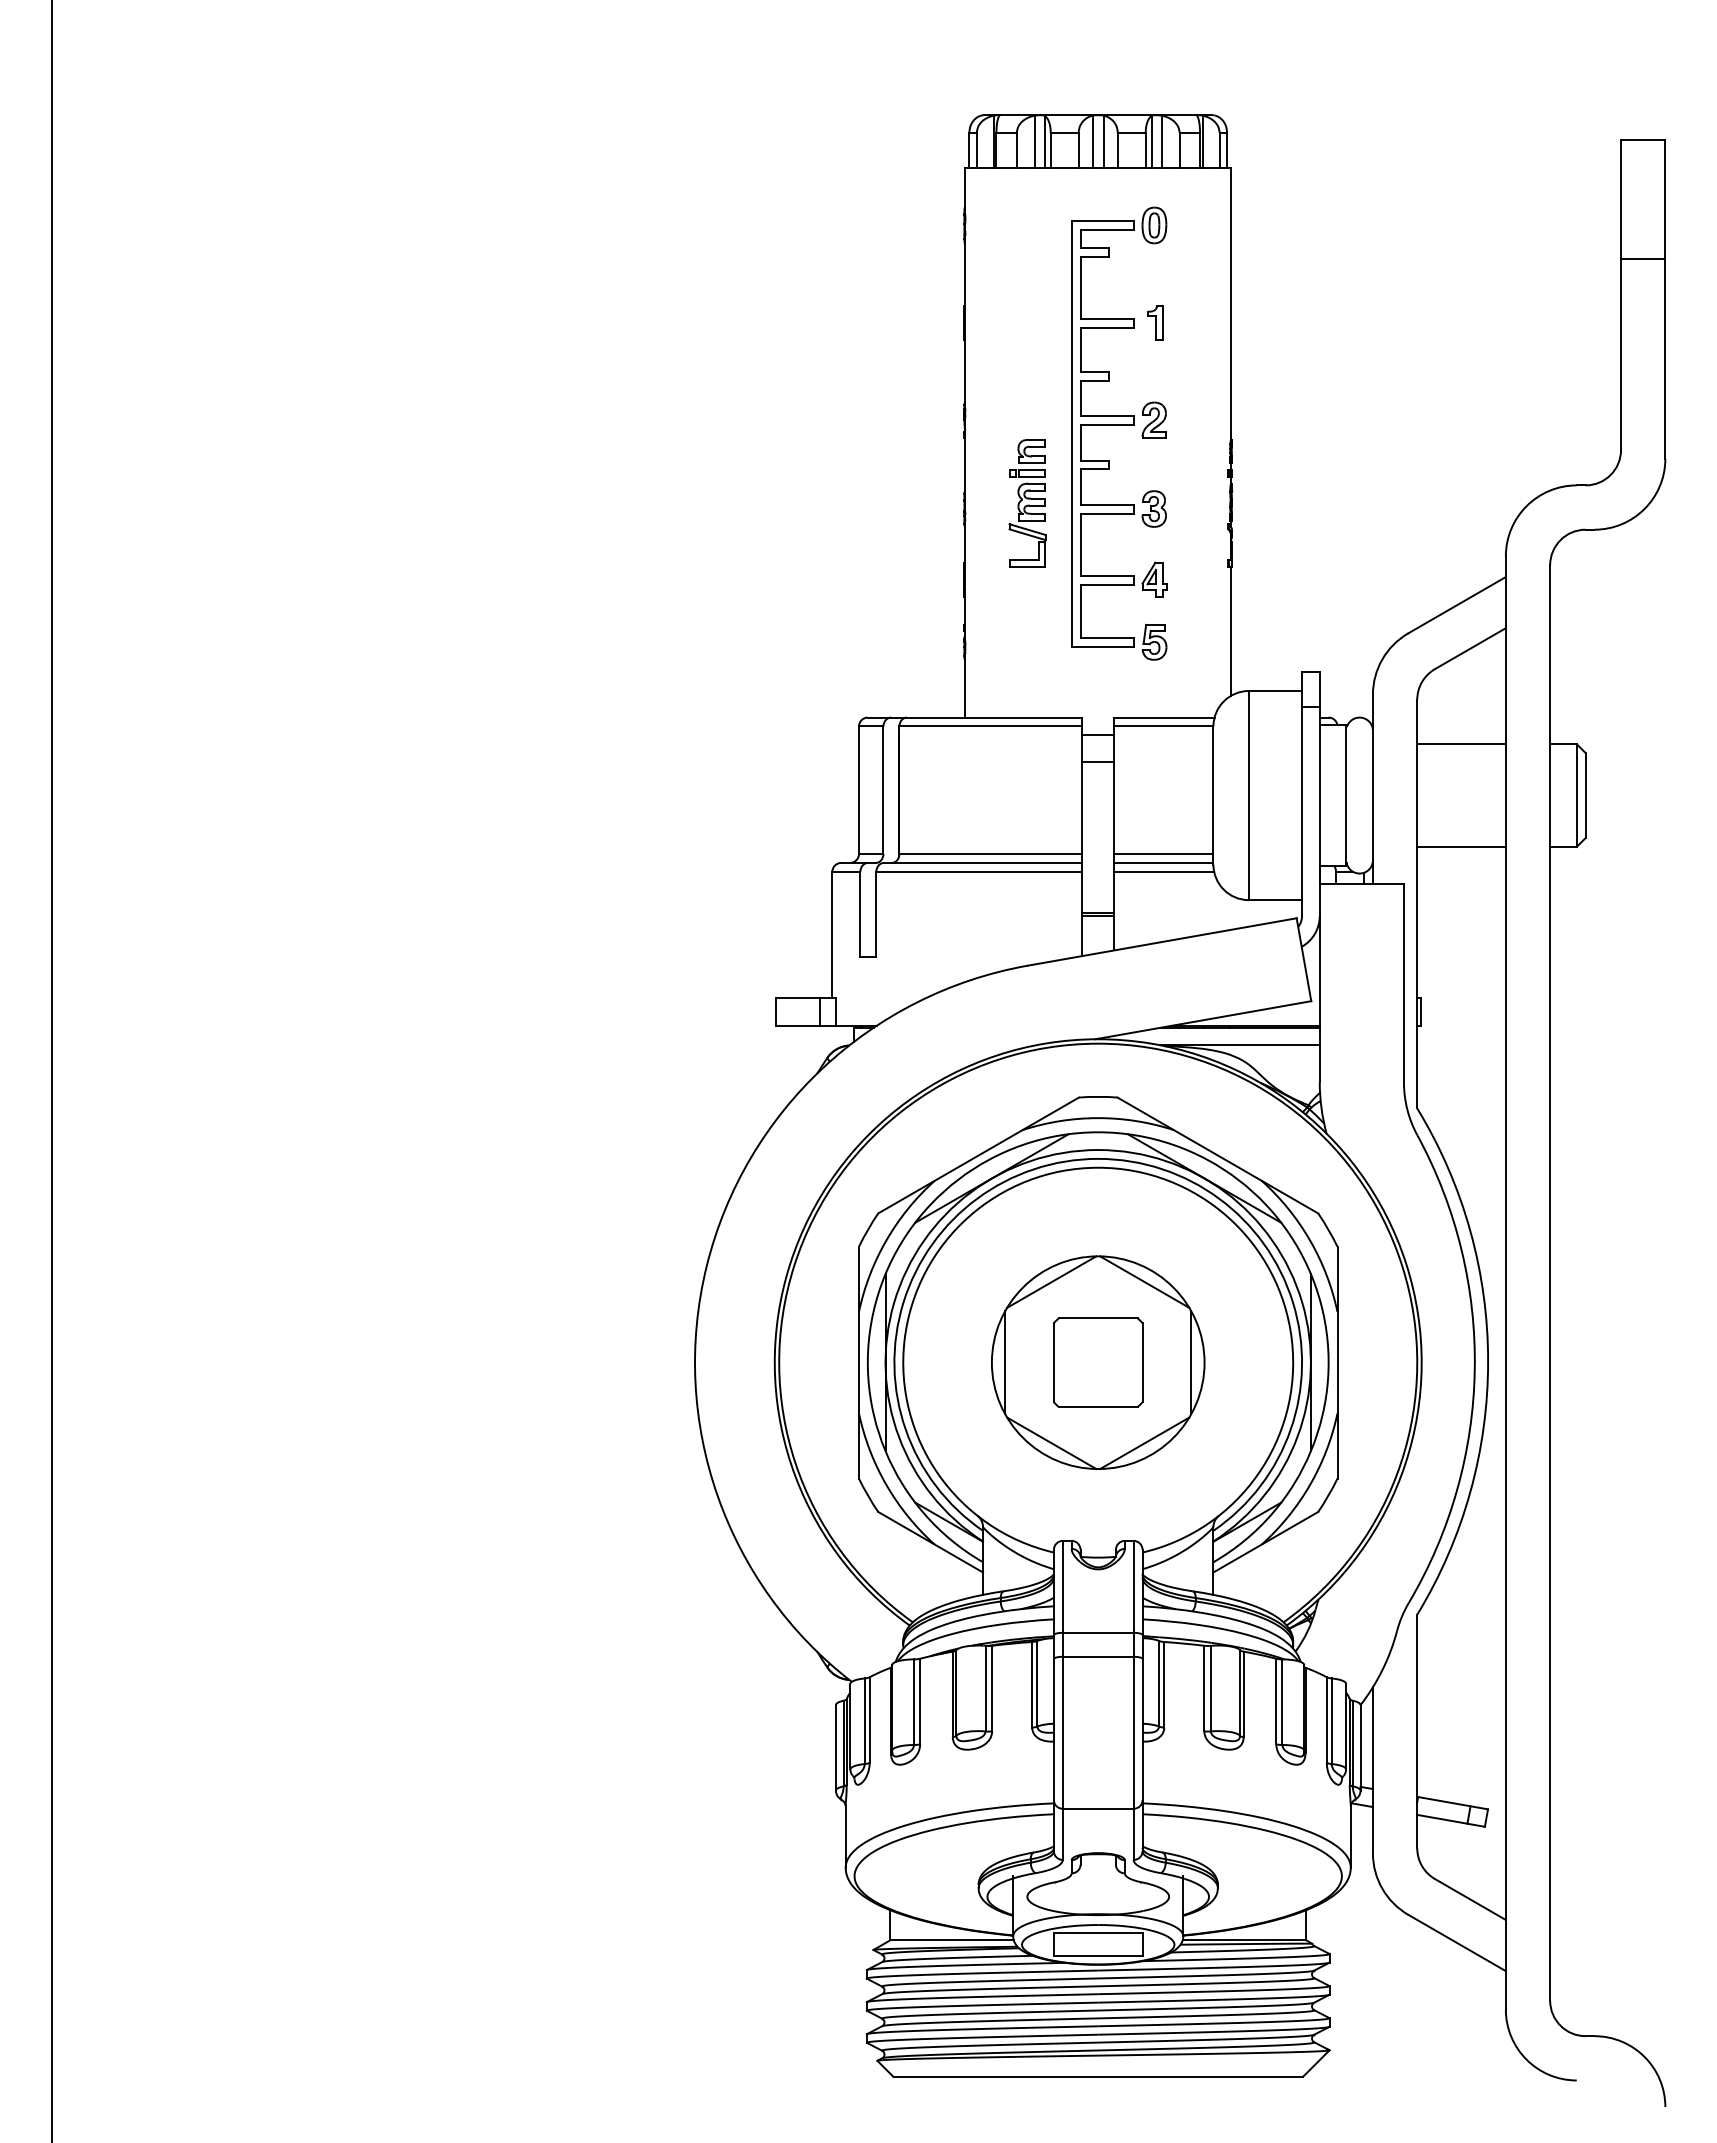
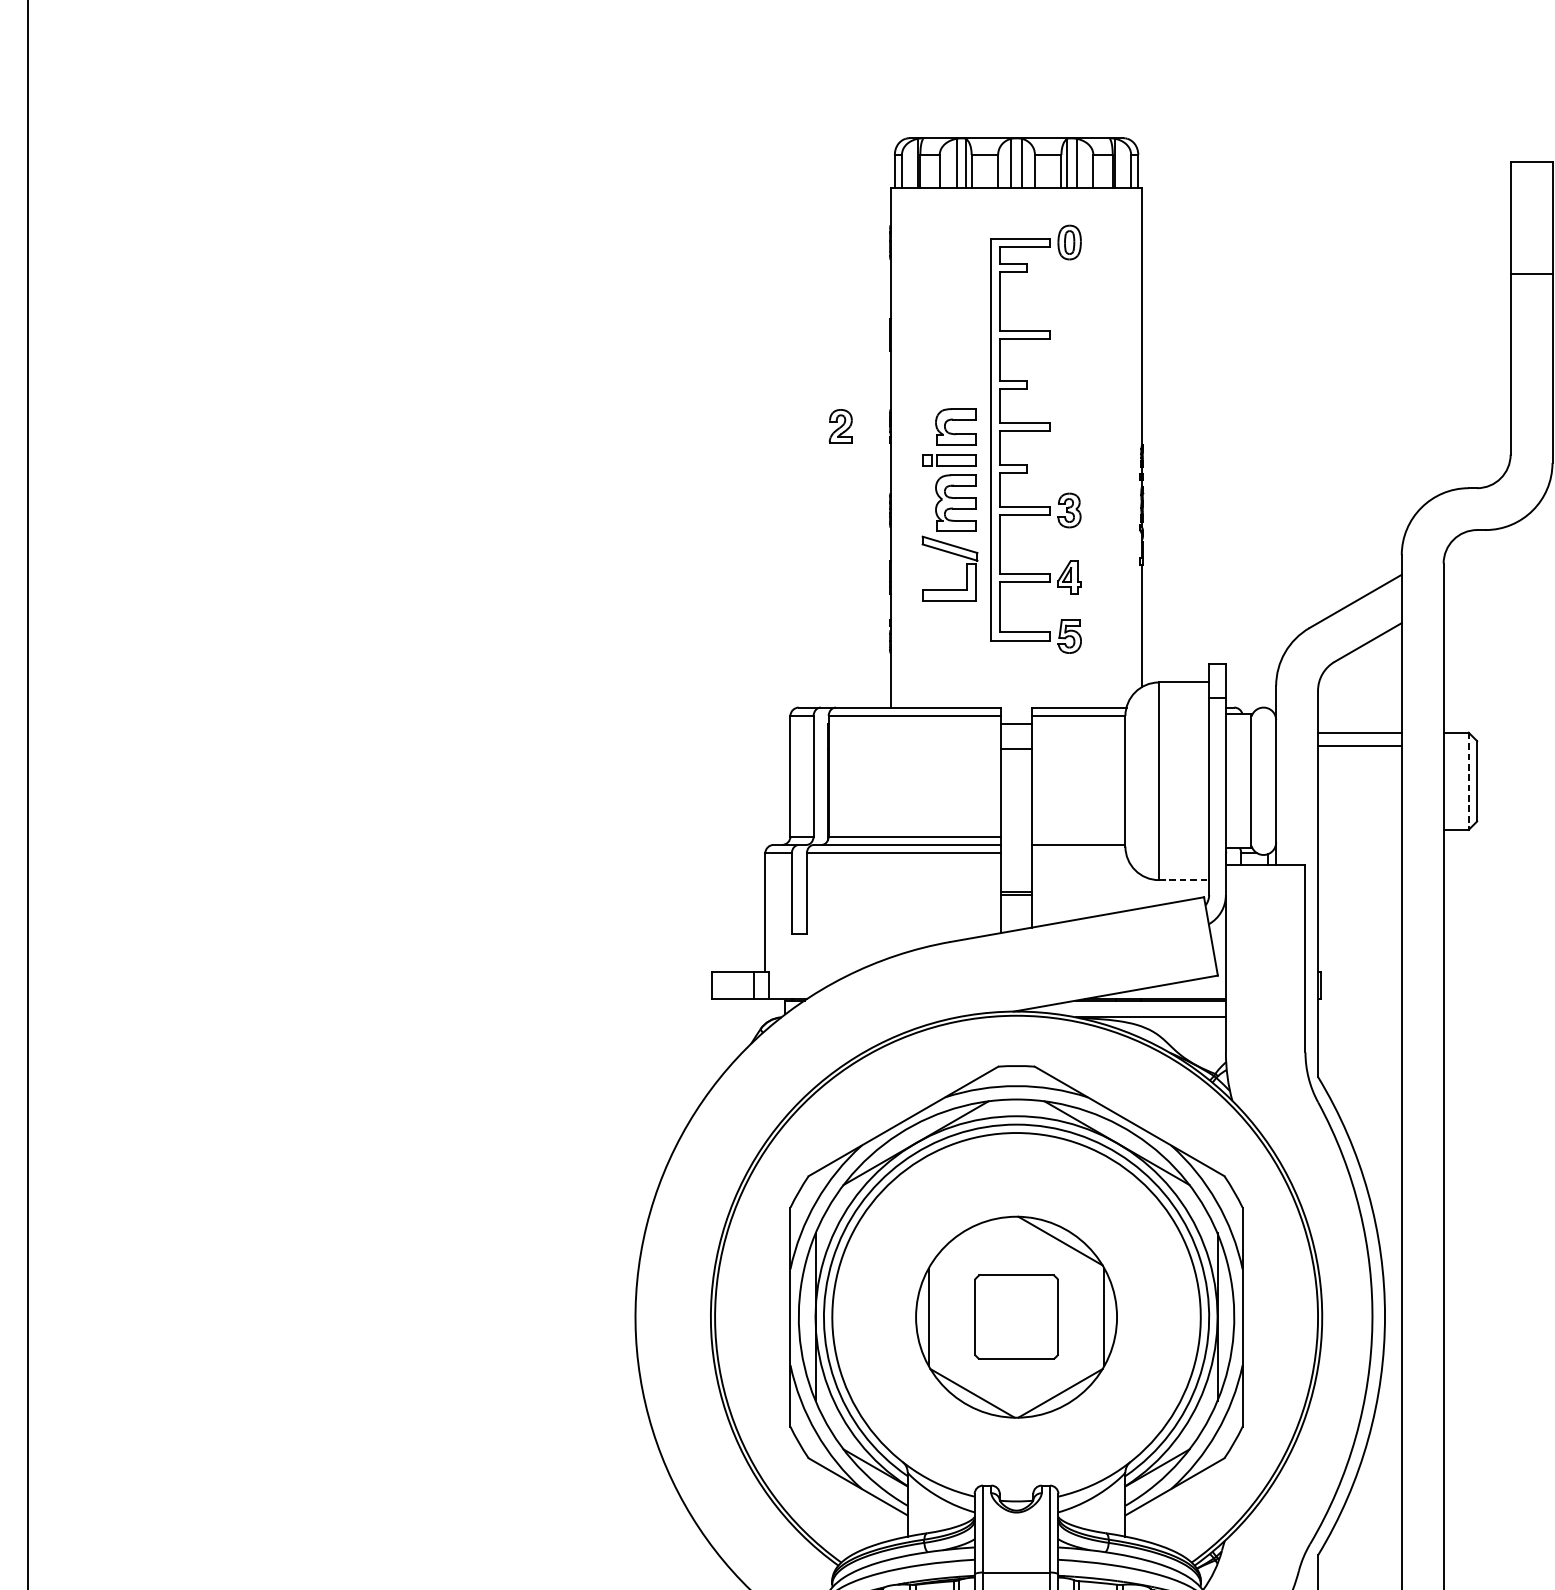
part: (1155, 322) -> (1070, 334), removed
part: (1153, 419) -> (840, 425), moved
part: (1027, 503) -> (949, 505), size x1.6
line: (1576, 796) -> (1468, 782), solid -> dashed
line: (1461, 846) -> (1359, 745), moved
line: (1163, 854) -> (1078, 836), removed
line: (1164, 871) -> (1079, 853), removed
line: (1275, 900) -> (1184, 880), solid -> dashed
line: (1051, 1281) -> (972, 1240), removed

